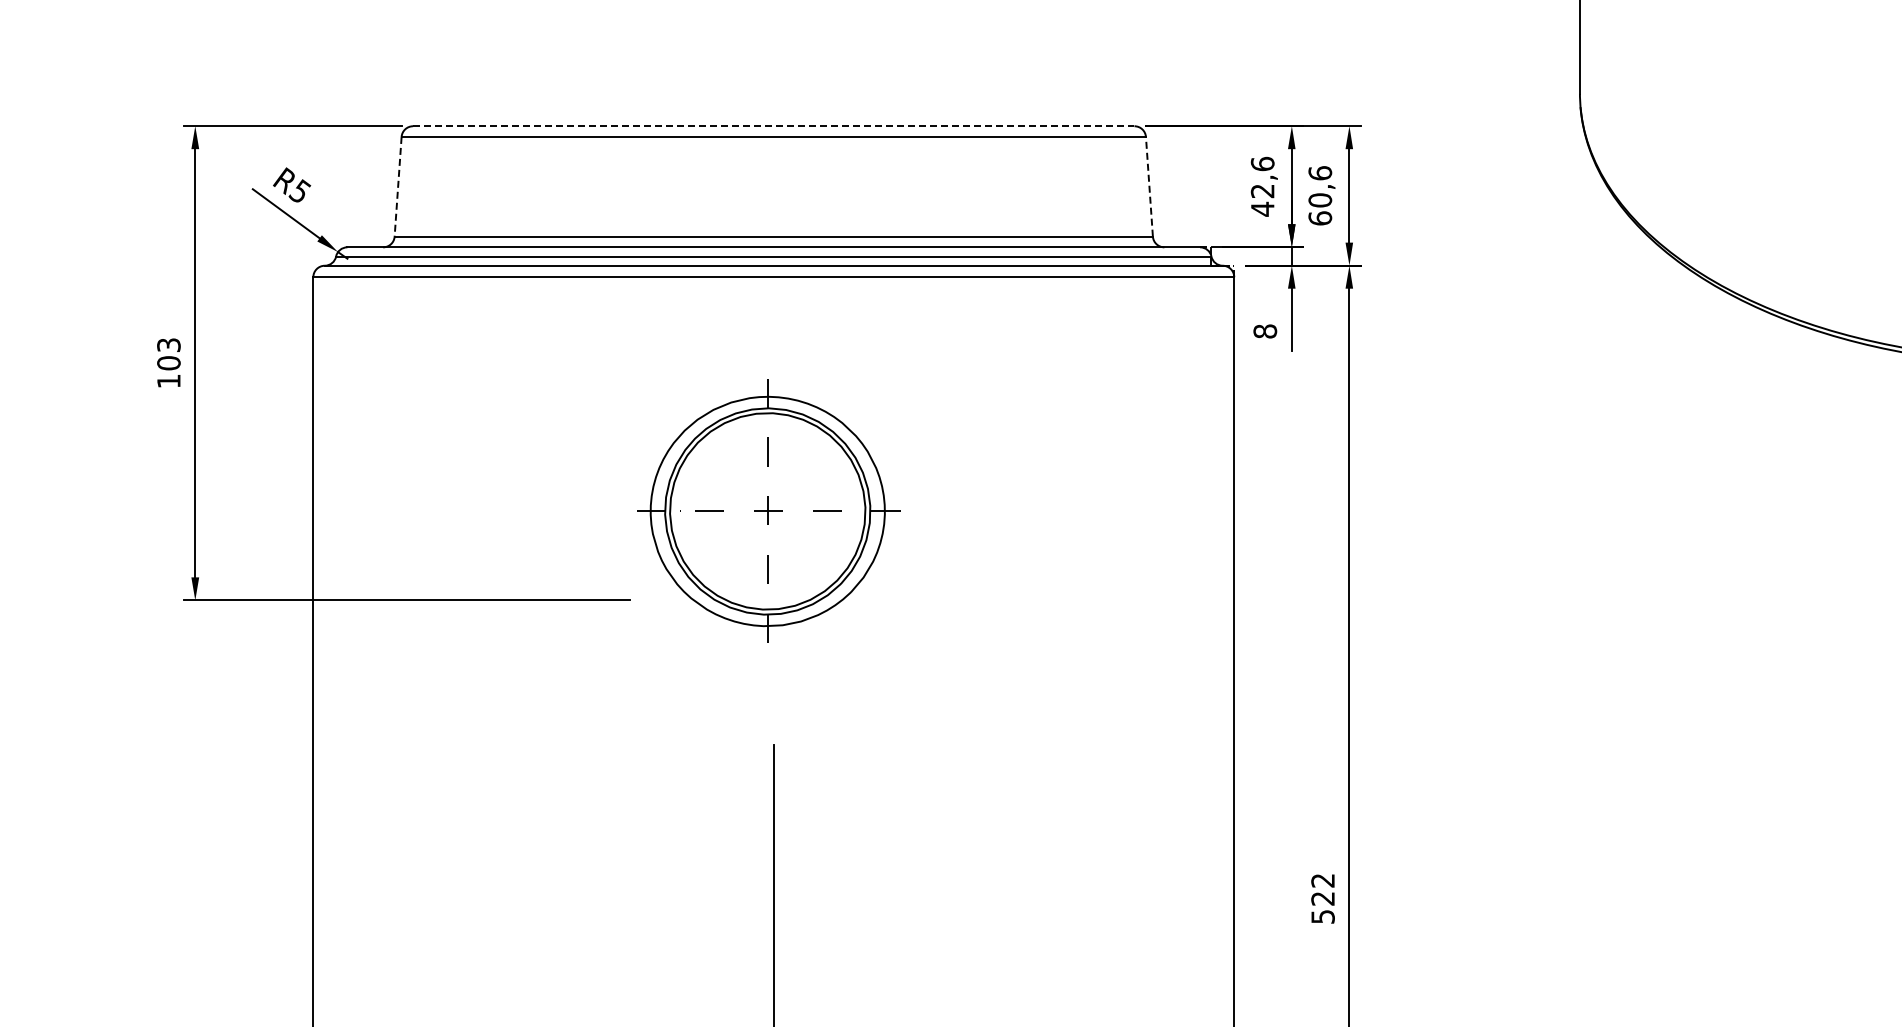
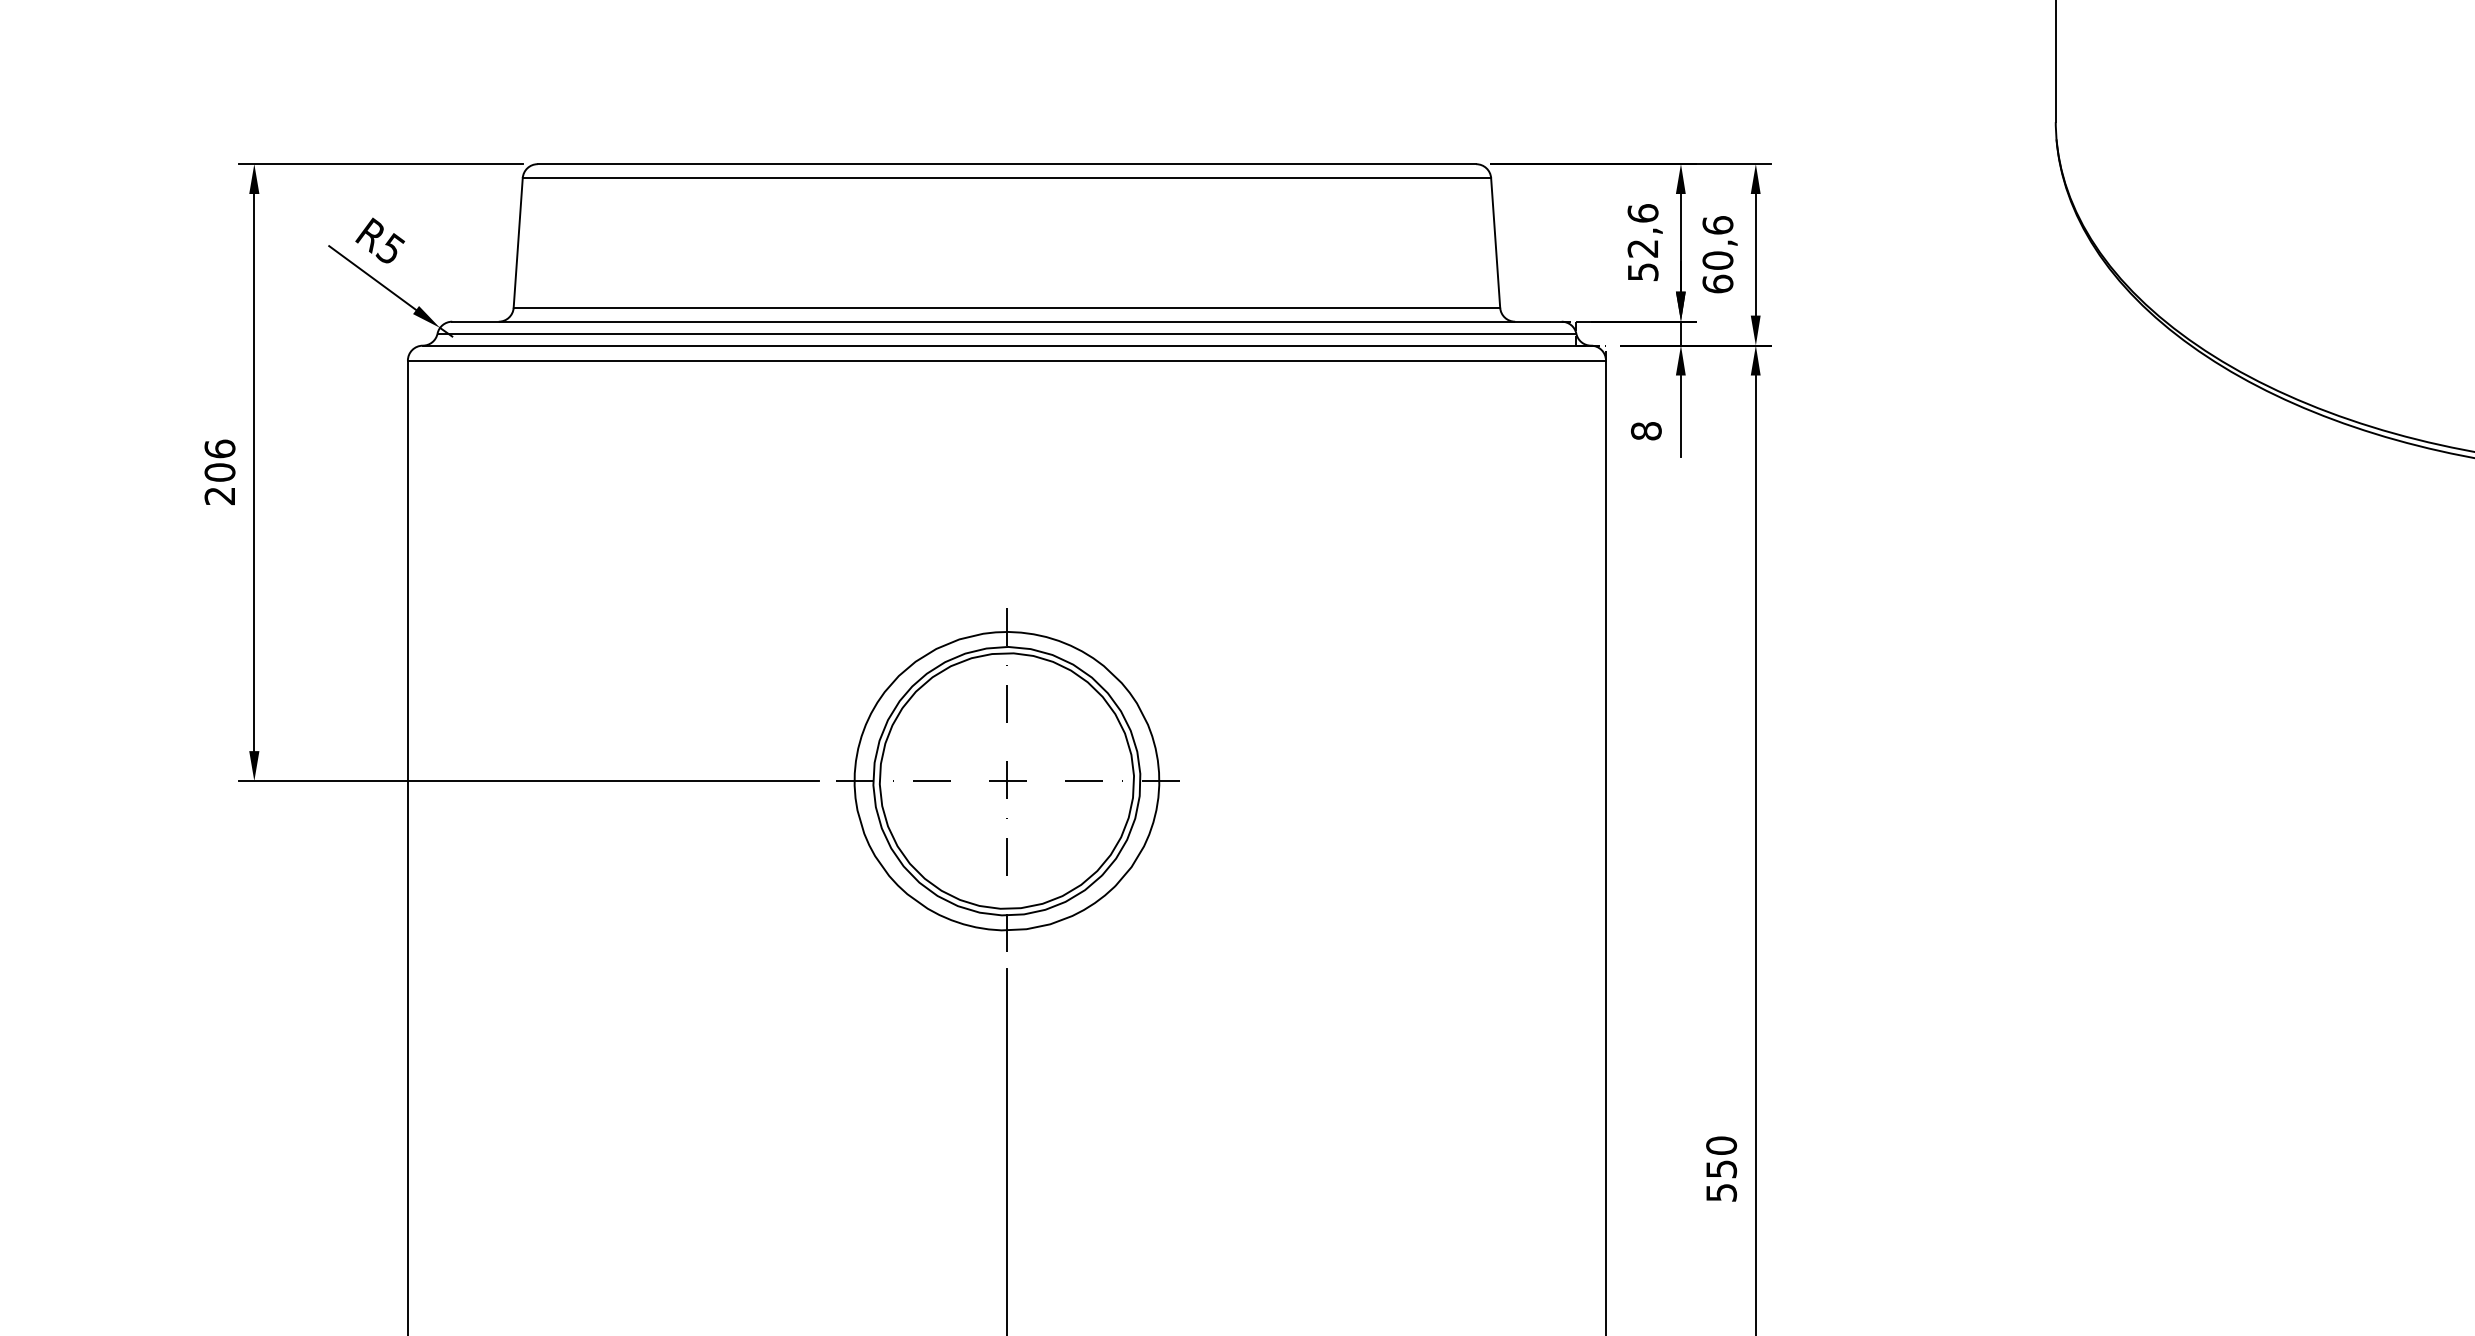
line: (773, 126) -> (1006, 164), dashed -> solid
line: (398, 186) -> (518, 242), dashed -> solid
line: (1149, 186) -> (1495, 242), dashed -> solid
text: (1262, 208) -> (1642, 271), 42,6 -> 52,6
text: (168, 363) -> (219, 472), 103 -> 206
part: (768, 510) -> (1007, 779), moved
text: (1322, 889) -> (1720, 1157), 522 -> 550

